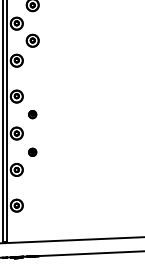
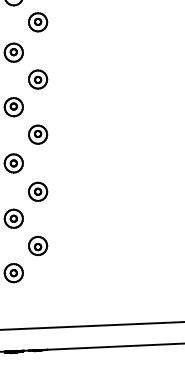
part: (32, 78) -> (37, 79), added
part: (32, 114) -> (37, 134), size x1.67
part: (32, 152) -> (37, 192), size x1.67
part: (32, 187) -> (37, 245), added

